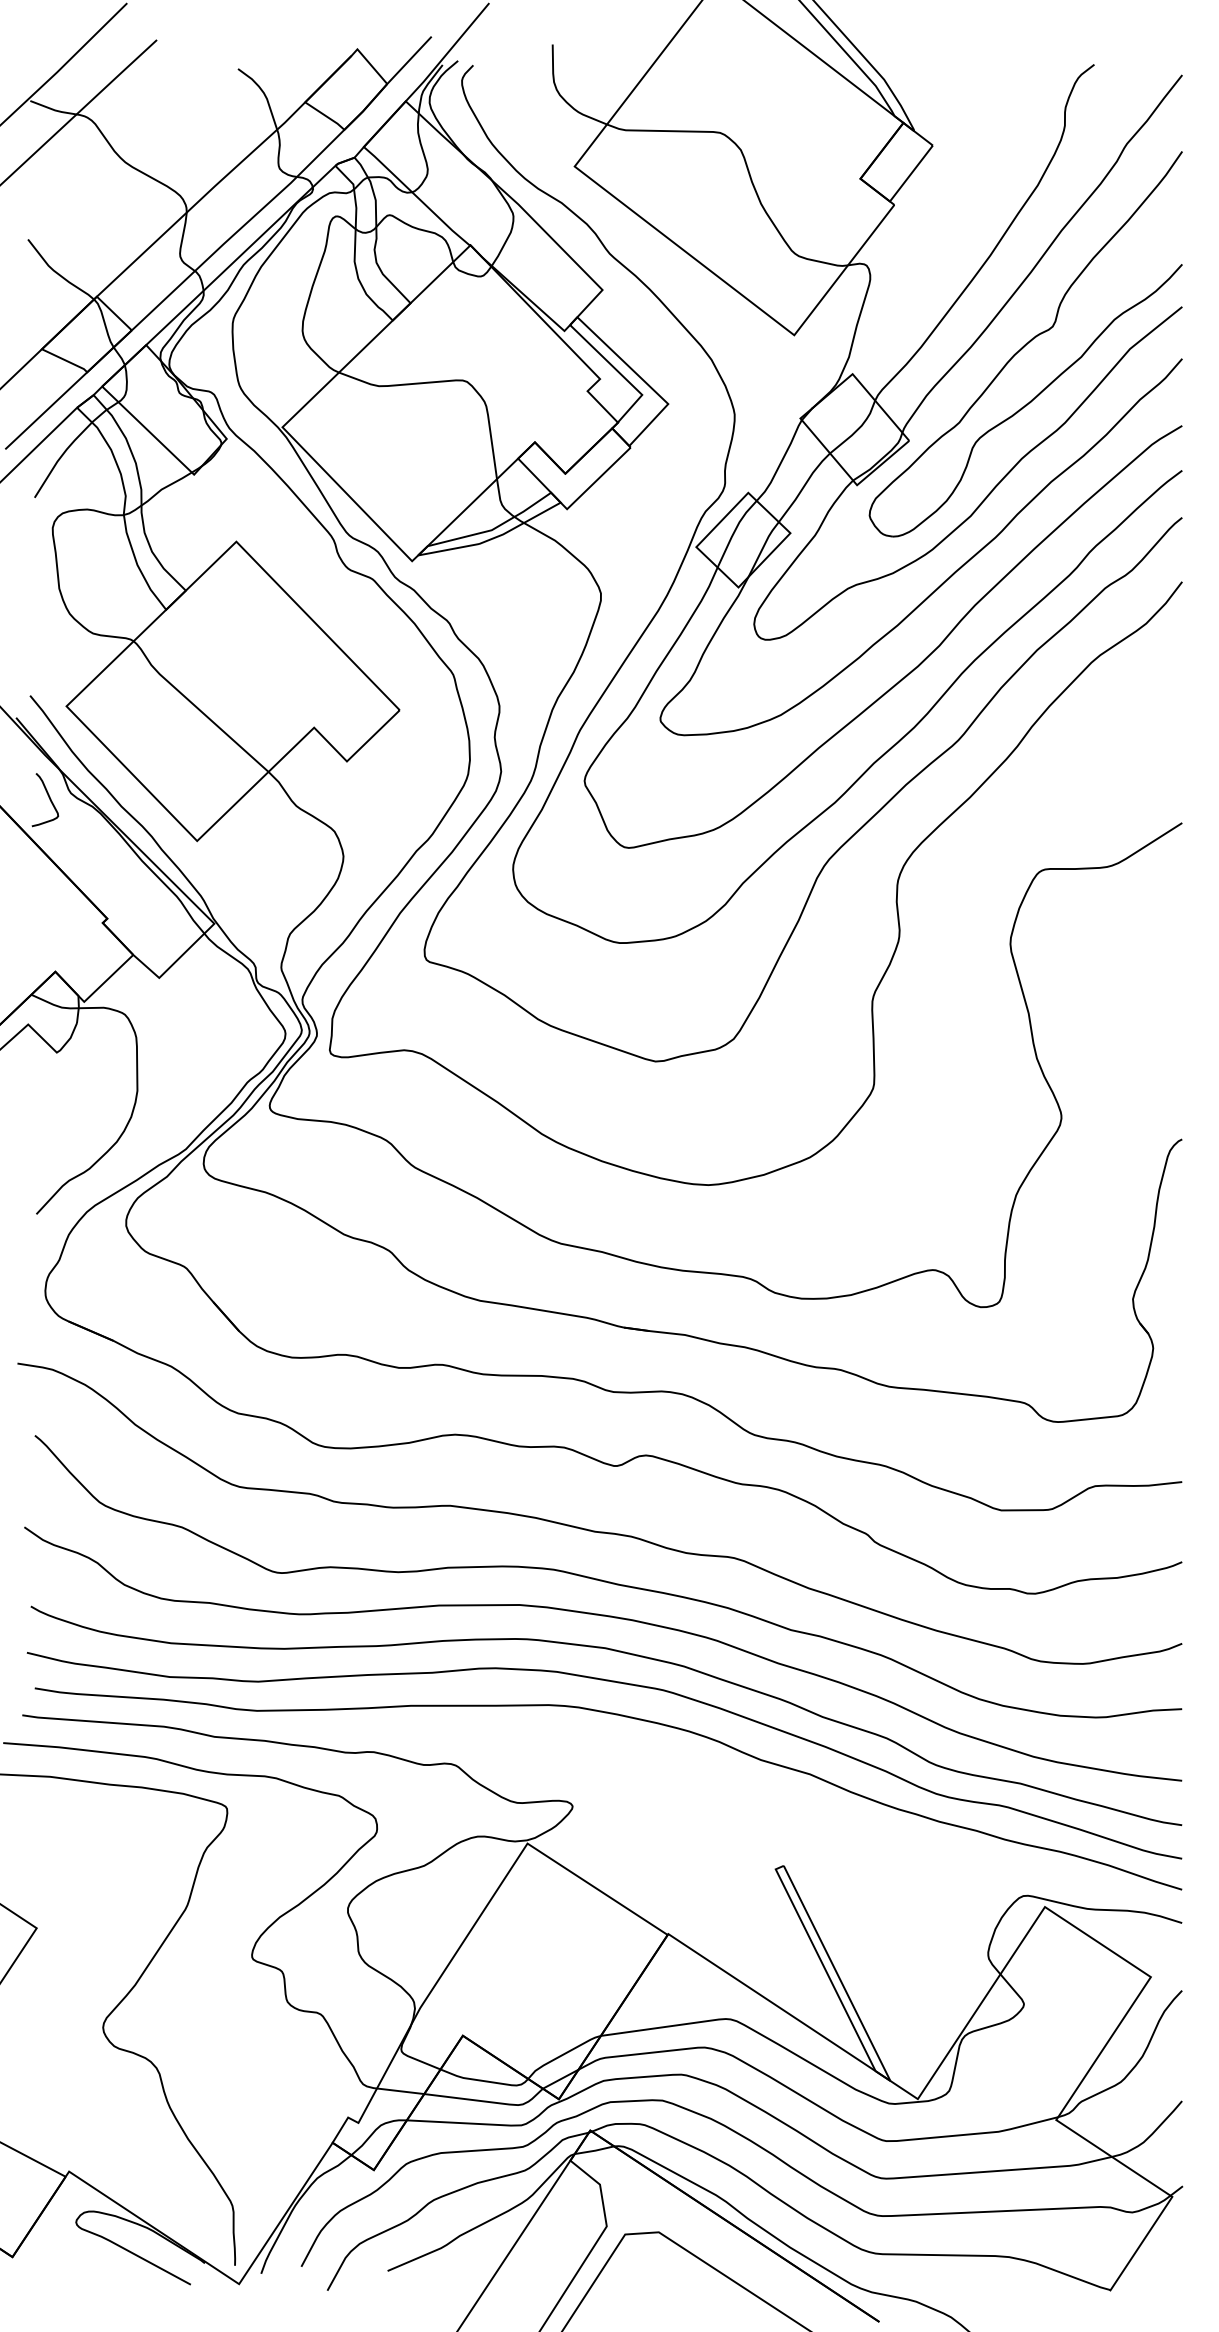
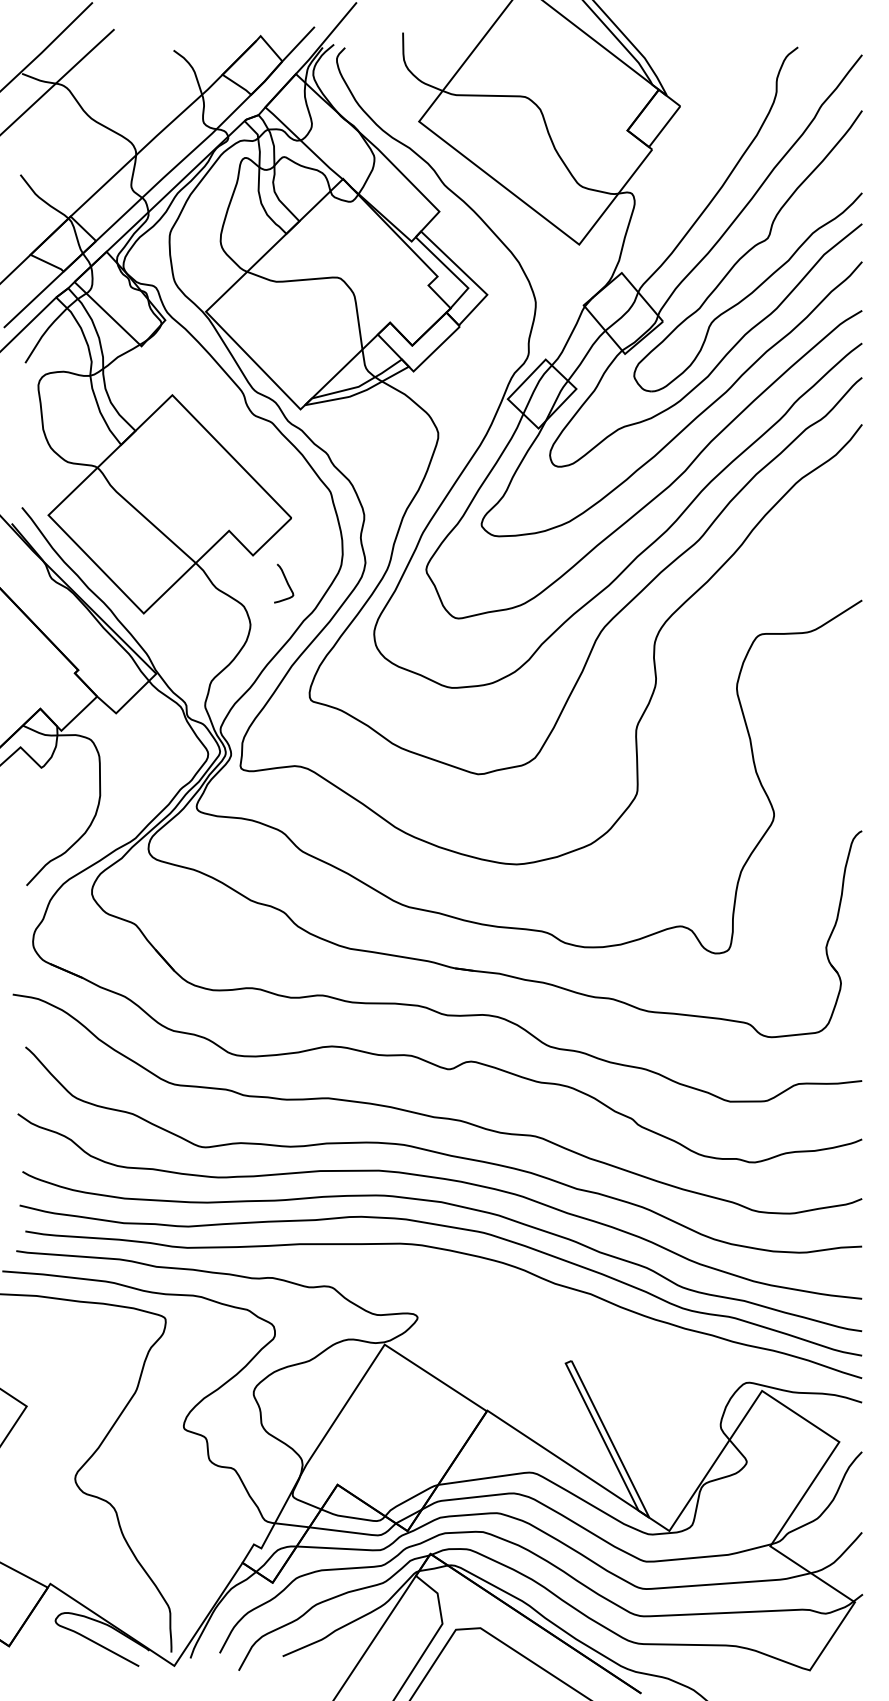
curve: (49, 799) -> (286, 583), moved

